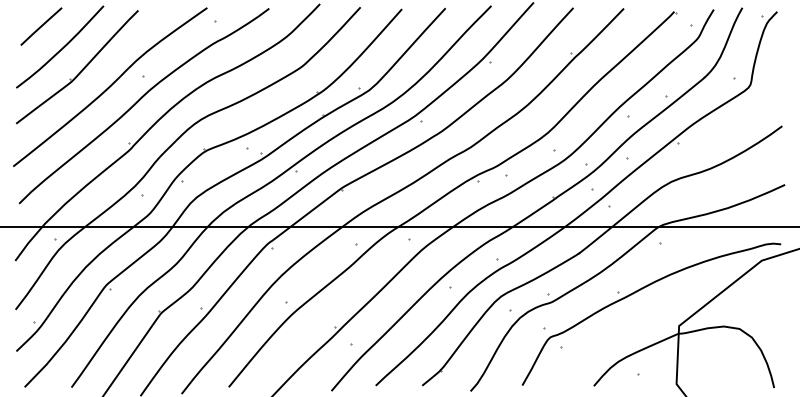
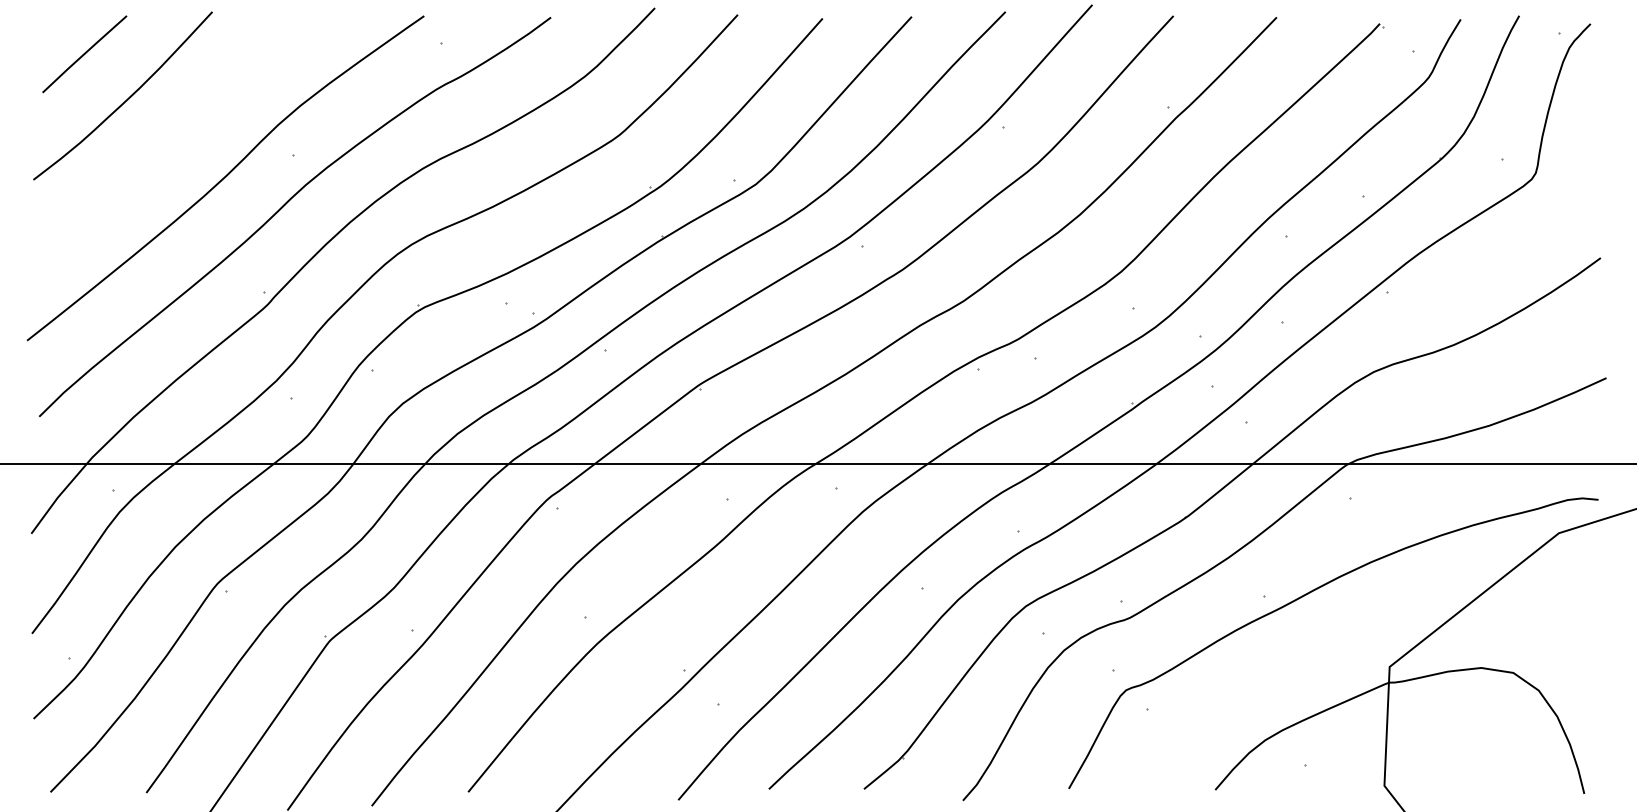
part: (77, 67) -> (158, 137), removed

